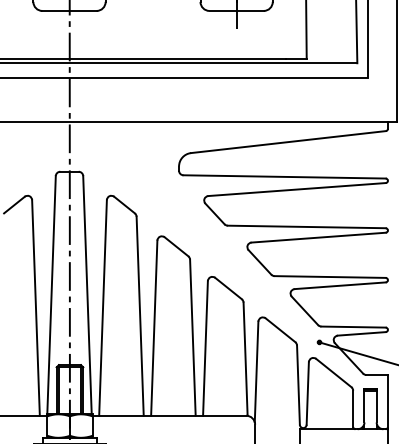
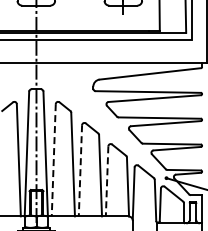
line: (102, 308) -> (53, 160), solid -> dashed
line: (154, 327) -> (80, 170), solid -> dashed
line: (206, 348) -> (107, 181), solid -> dashed

